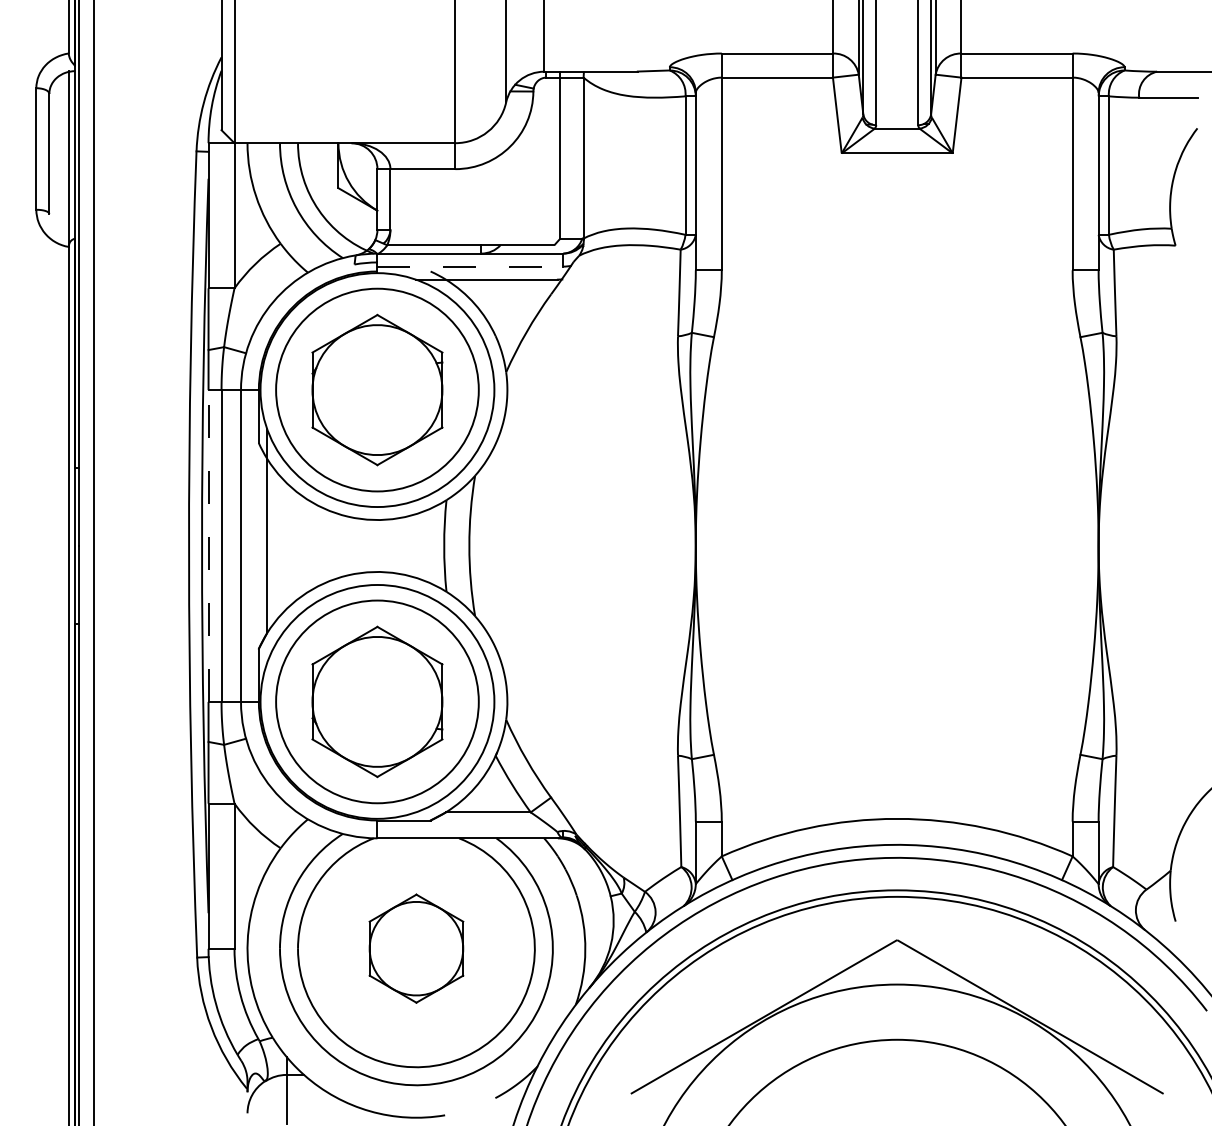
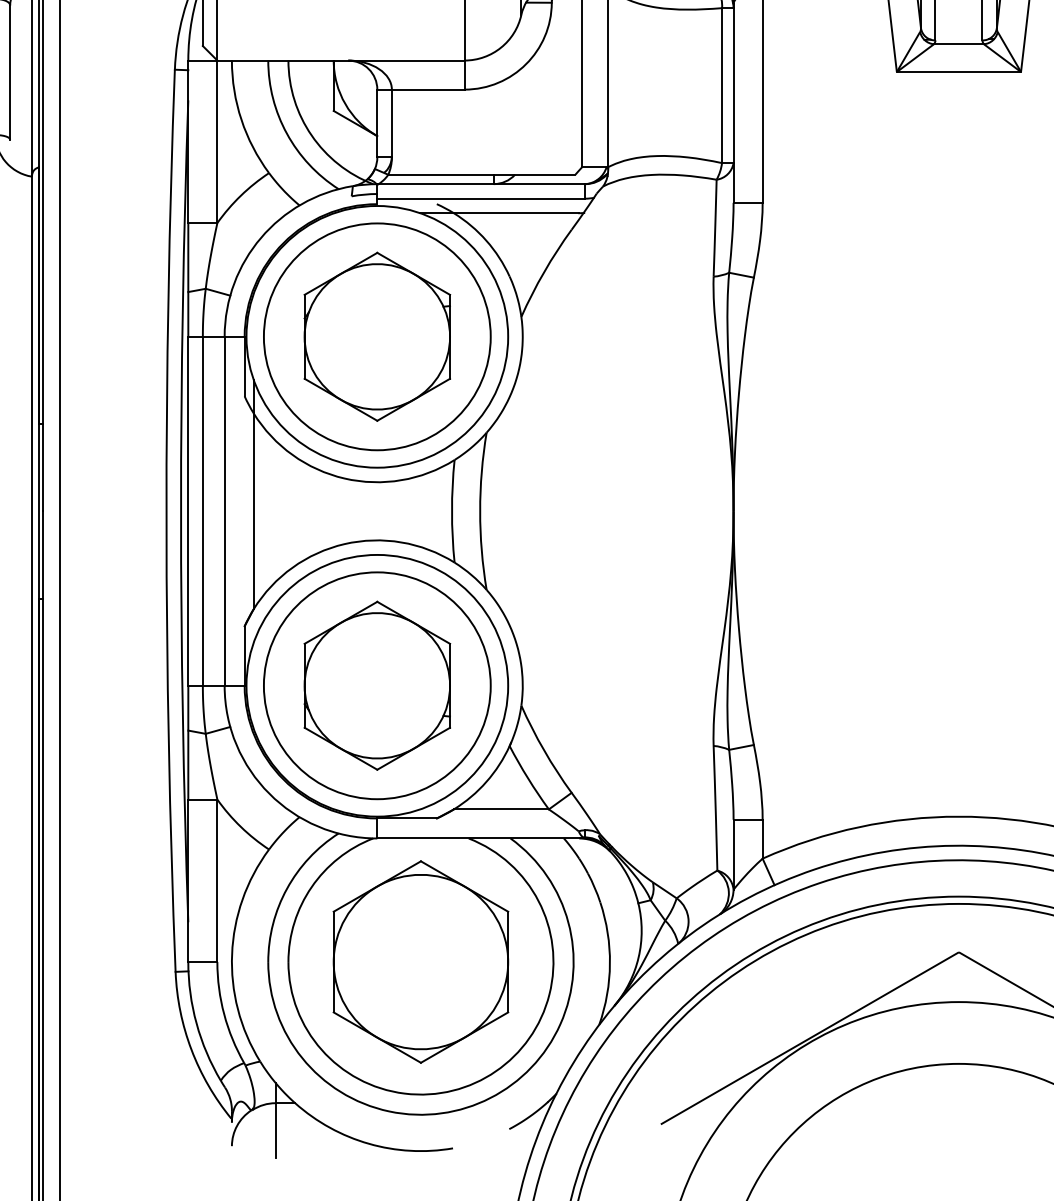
line: (470, 266) -> (481, 198), dashed -> solid
line: (208, 546) -> (188, 511), dashed -> solid
part: (416, 948) -> (421, 961), size x1.67

